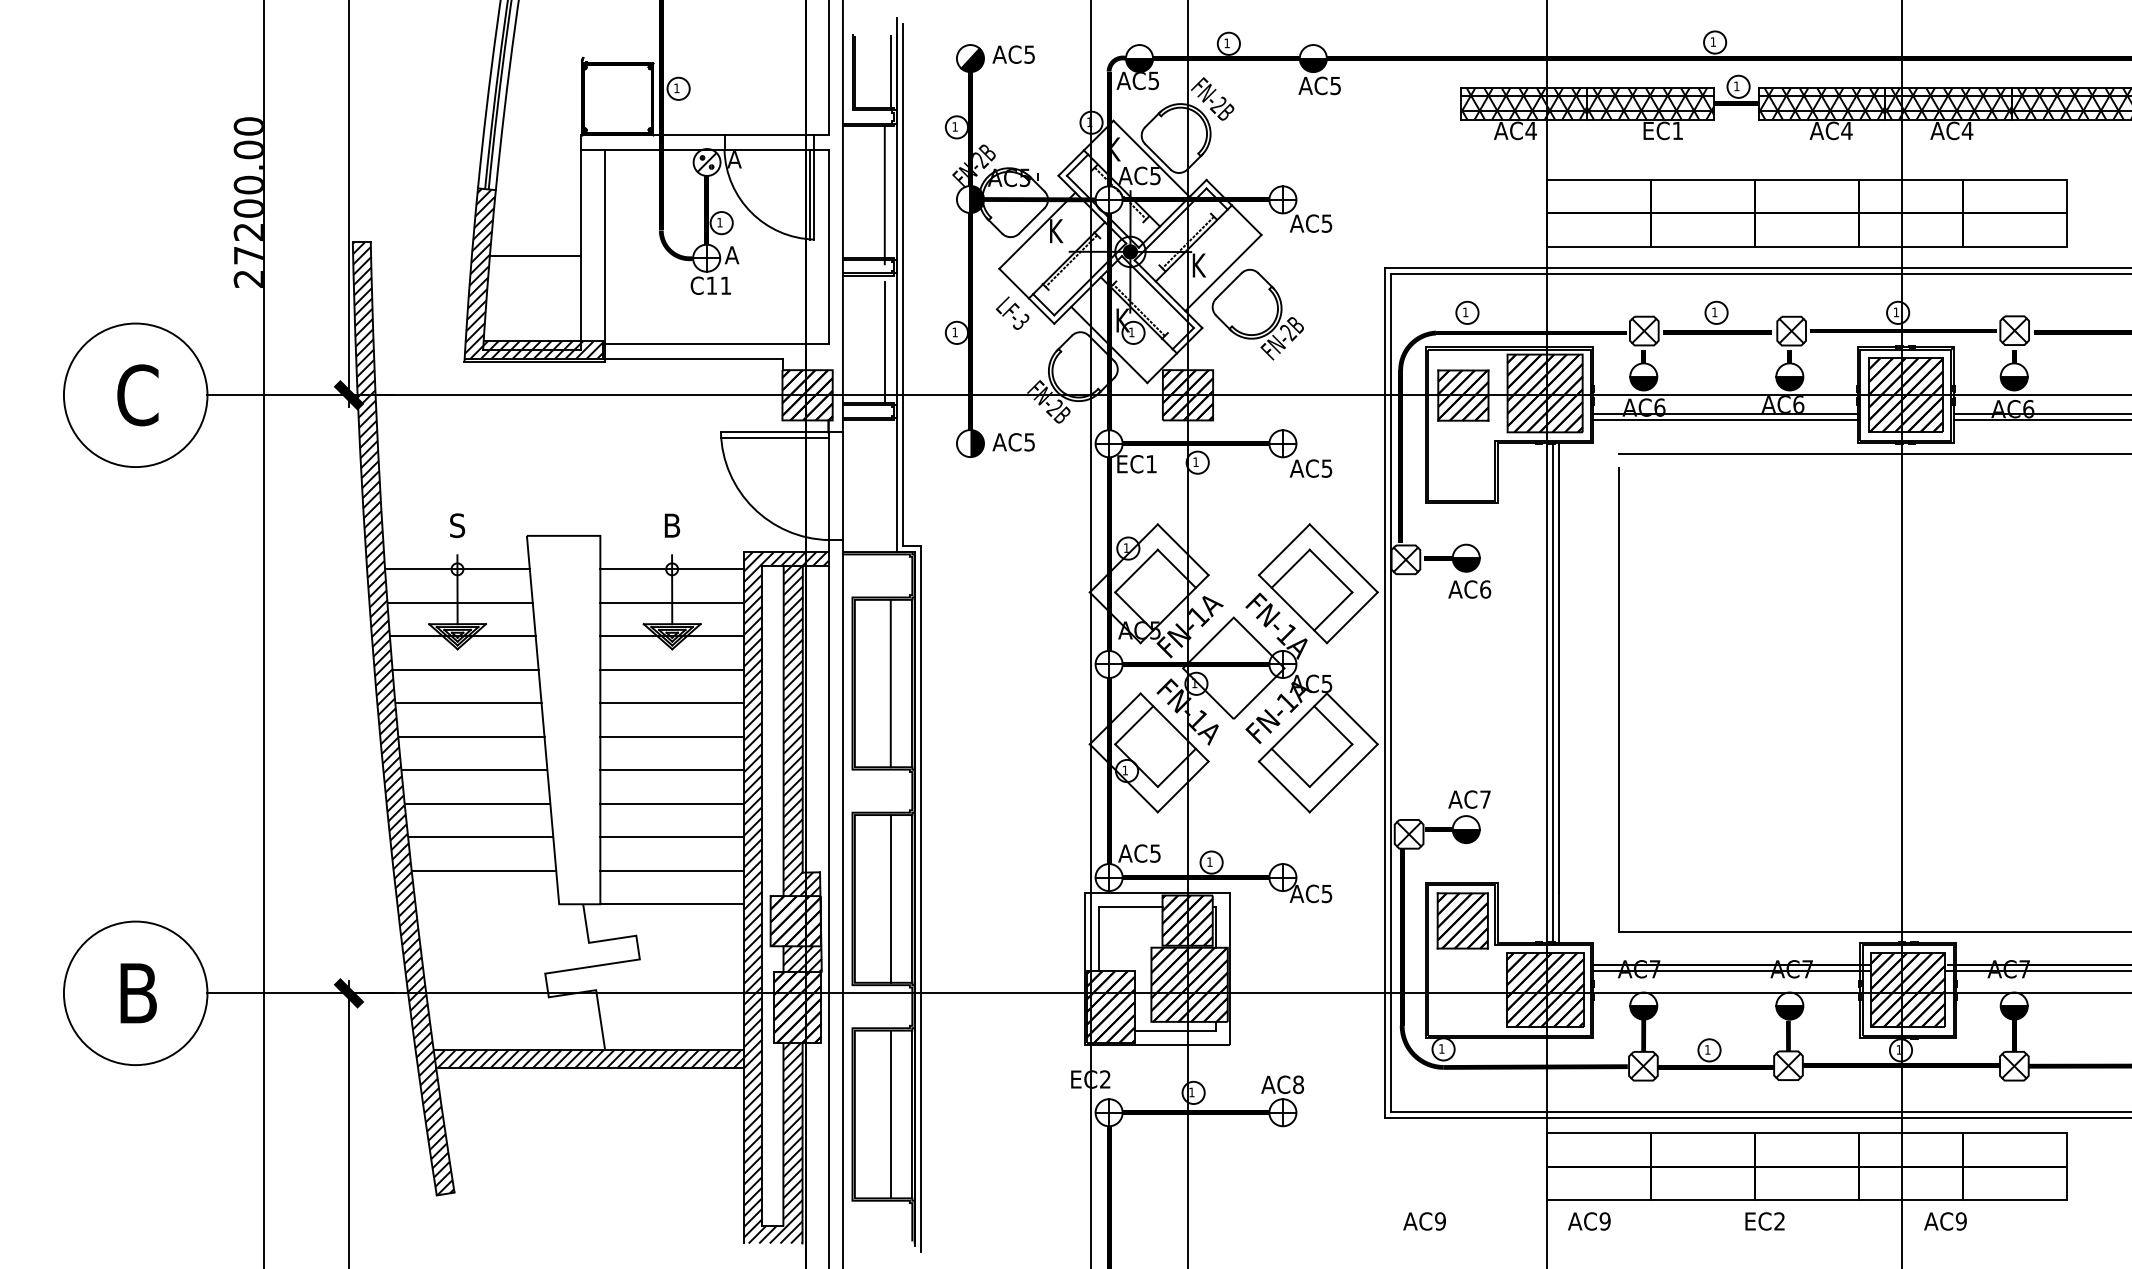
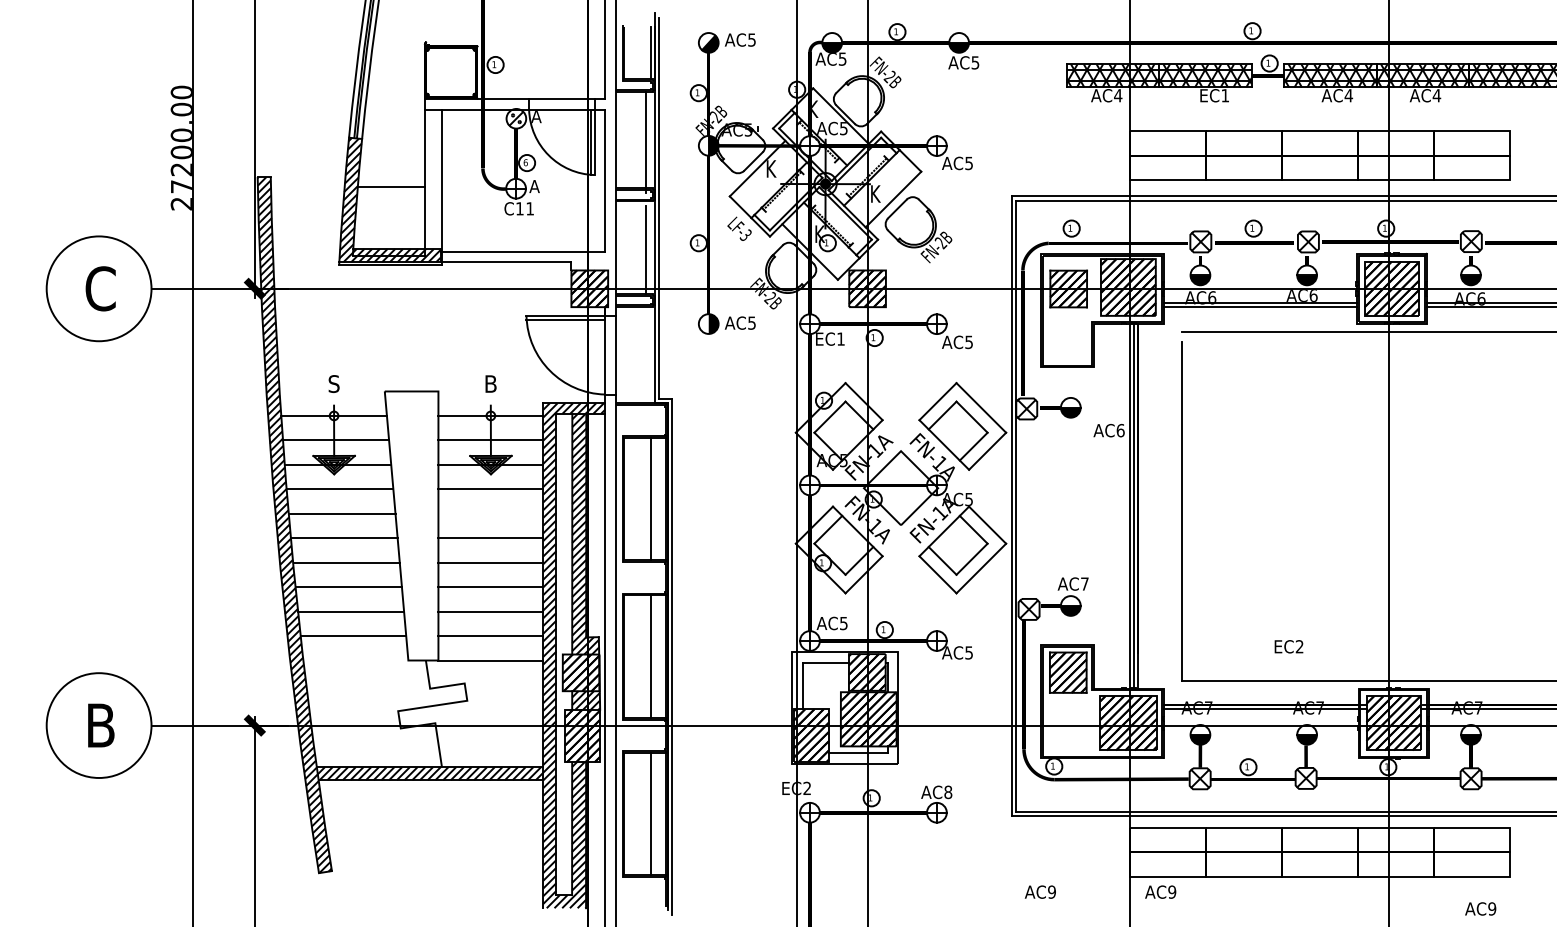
text: (719, 222) -> (525, 162), 1 -> 6
text: (1469, 589) -> (1108, 430), moved
line: (671, 703) -> (490, 513), removed
text: (1764, 1221) -> (1288, 646), moved
text: (1945, 1221) -> (1480, 908), moved

